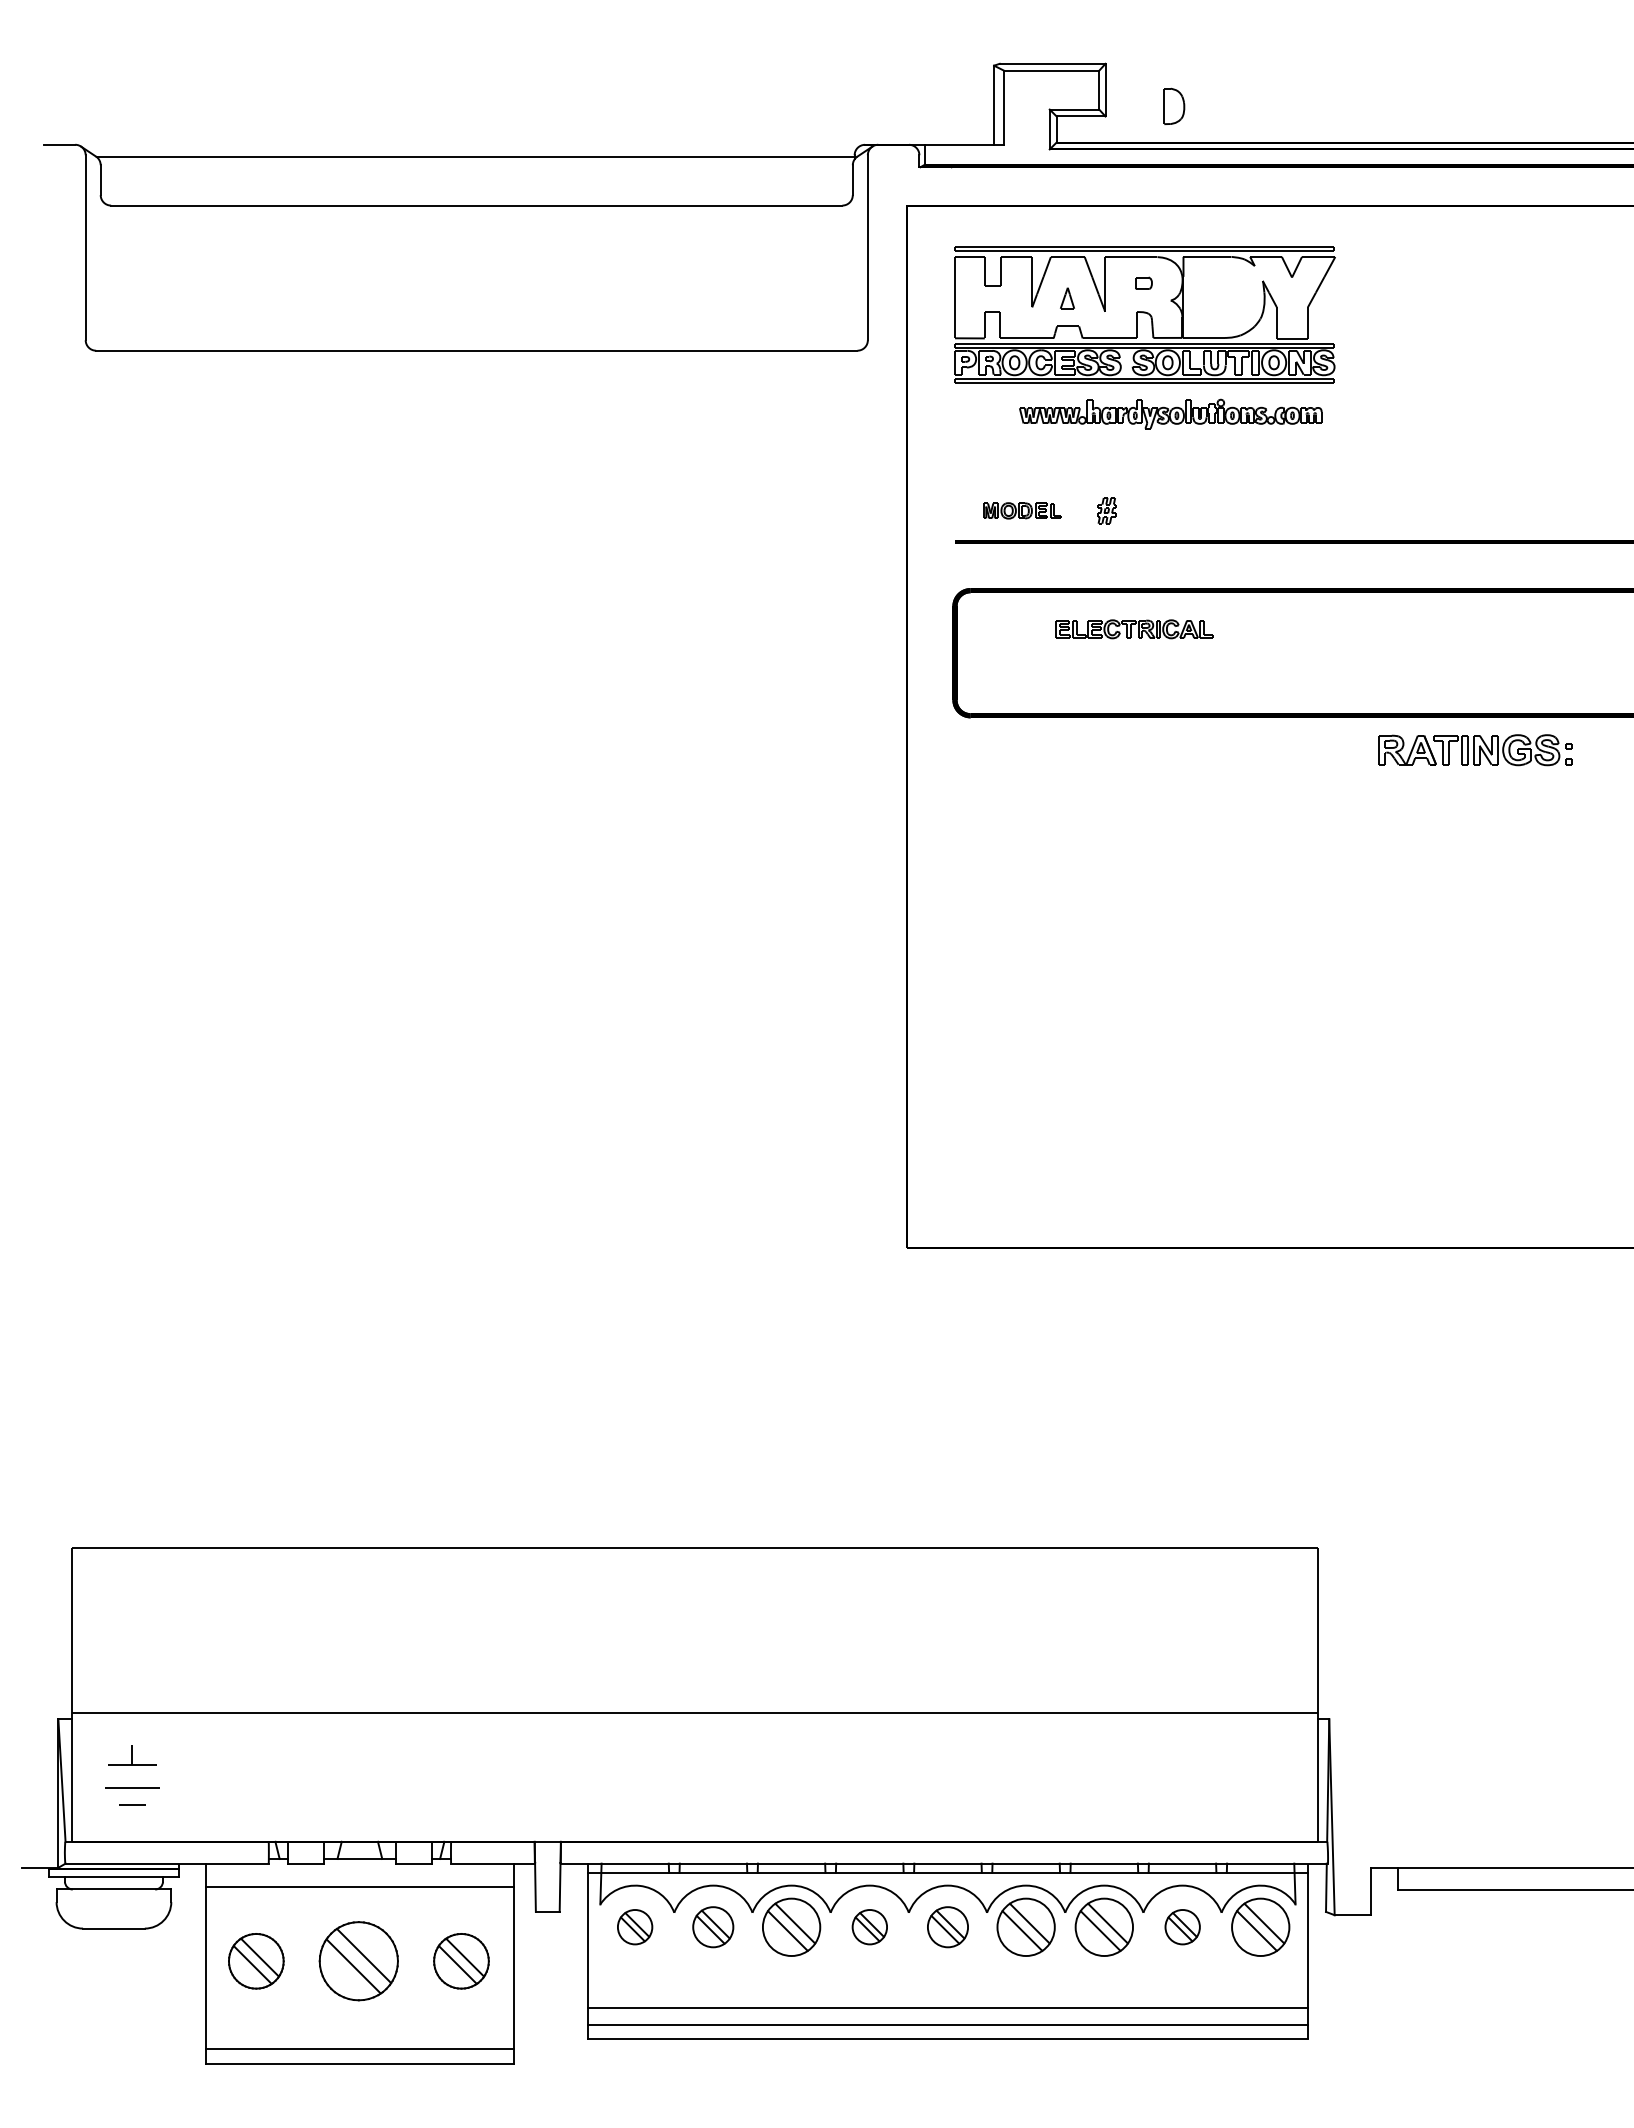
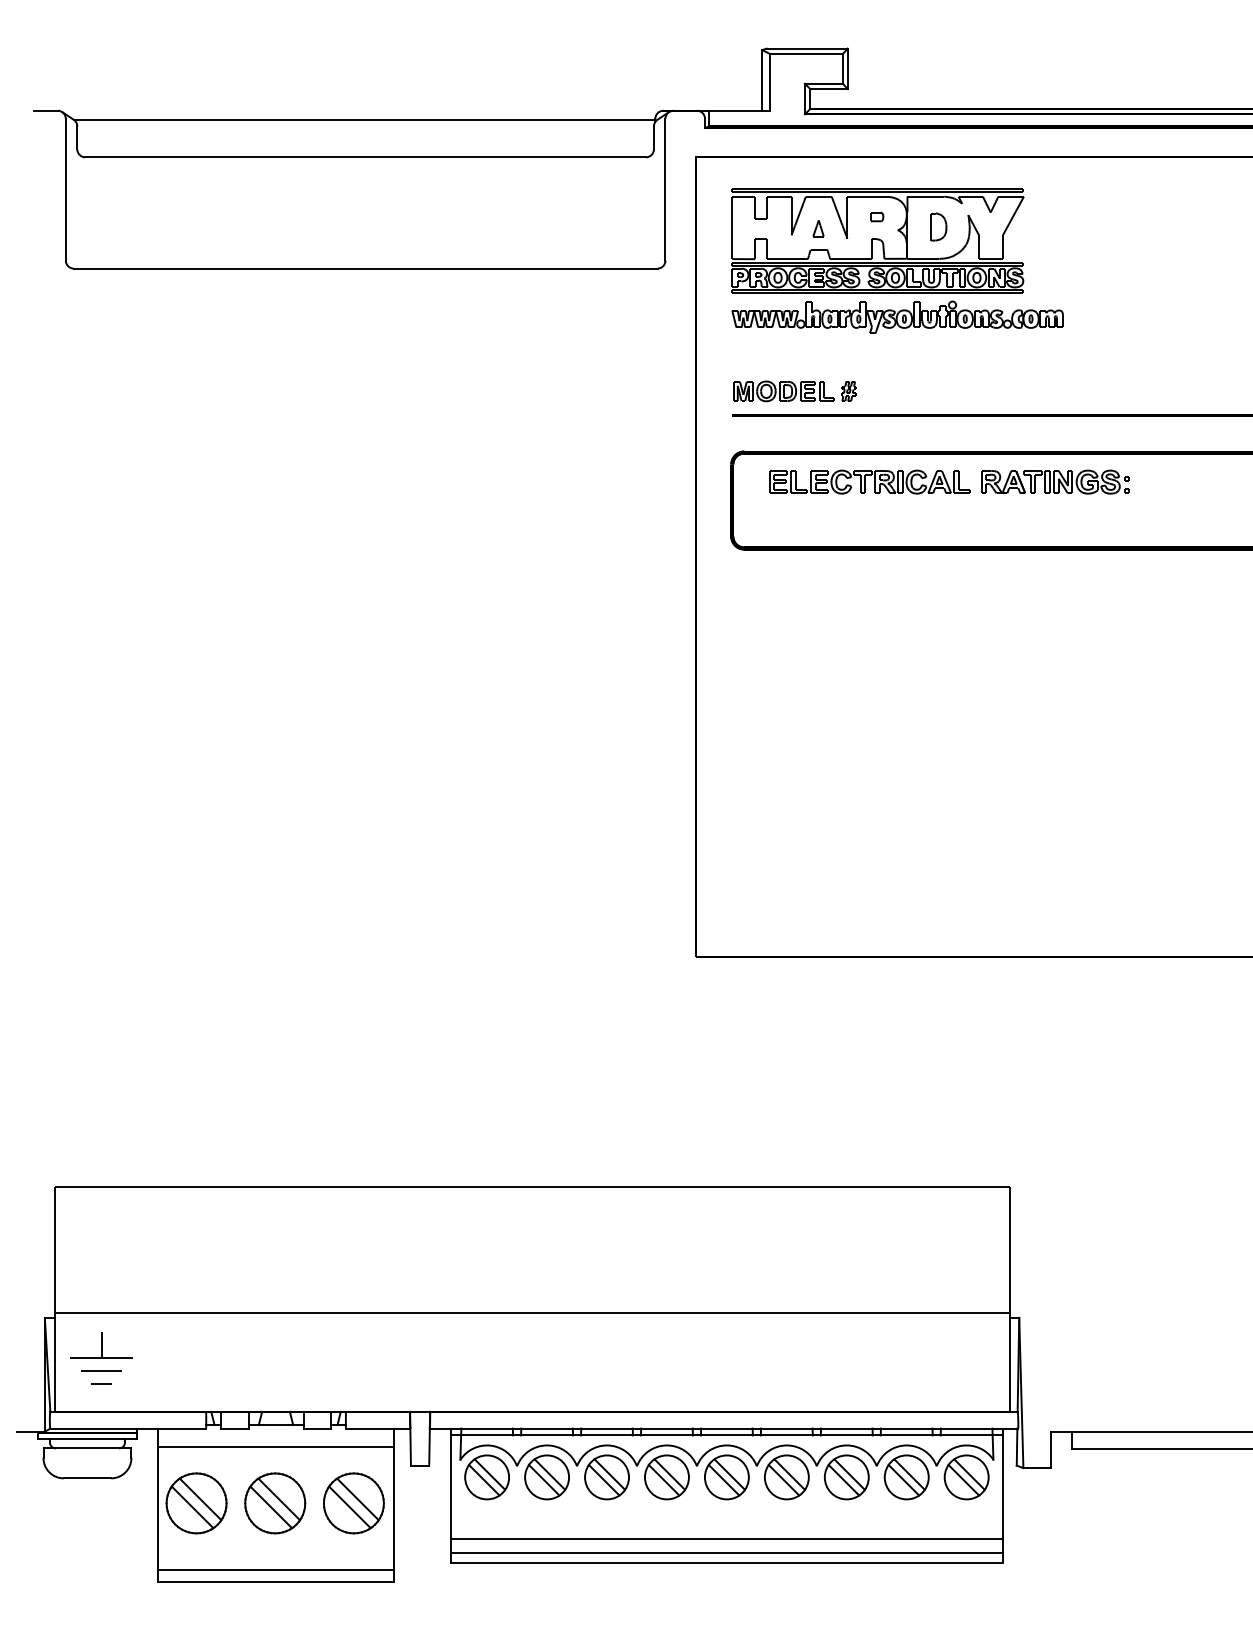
part: (1174, 105) -> (938, 226), moved
part: (1170, 413) -> (897, 316), size x1.43
part: (1022, 510) -> (784, 391), size x1.67
part: (1134, 629) -> (869, 482), size x1.67
part: (1475, 750) -> (1055, 482), moved
part: (132, 1755) -> (101, 1345), size x1.67
part: (634, 1926) -> (486, 1476), size x1.67
part: (712, 1926) -> (546, 1476), size x1.43
part: (869, 1926) -> (666, 1476), size x1.67
part: (947, 1926) -> (726, 1476), size x1.43
part: (1182, 1926) -> (906, 1476), size x1.67
part: (256, 1961) -> (196, 1503), size x1.43
part: (461, 1961) -> (353, 1503), size x1.43

